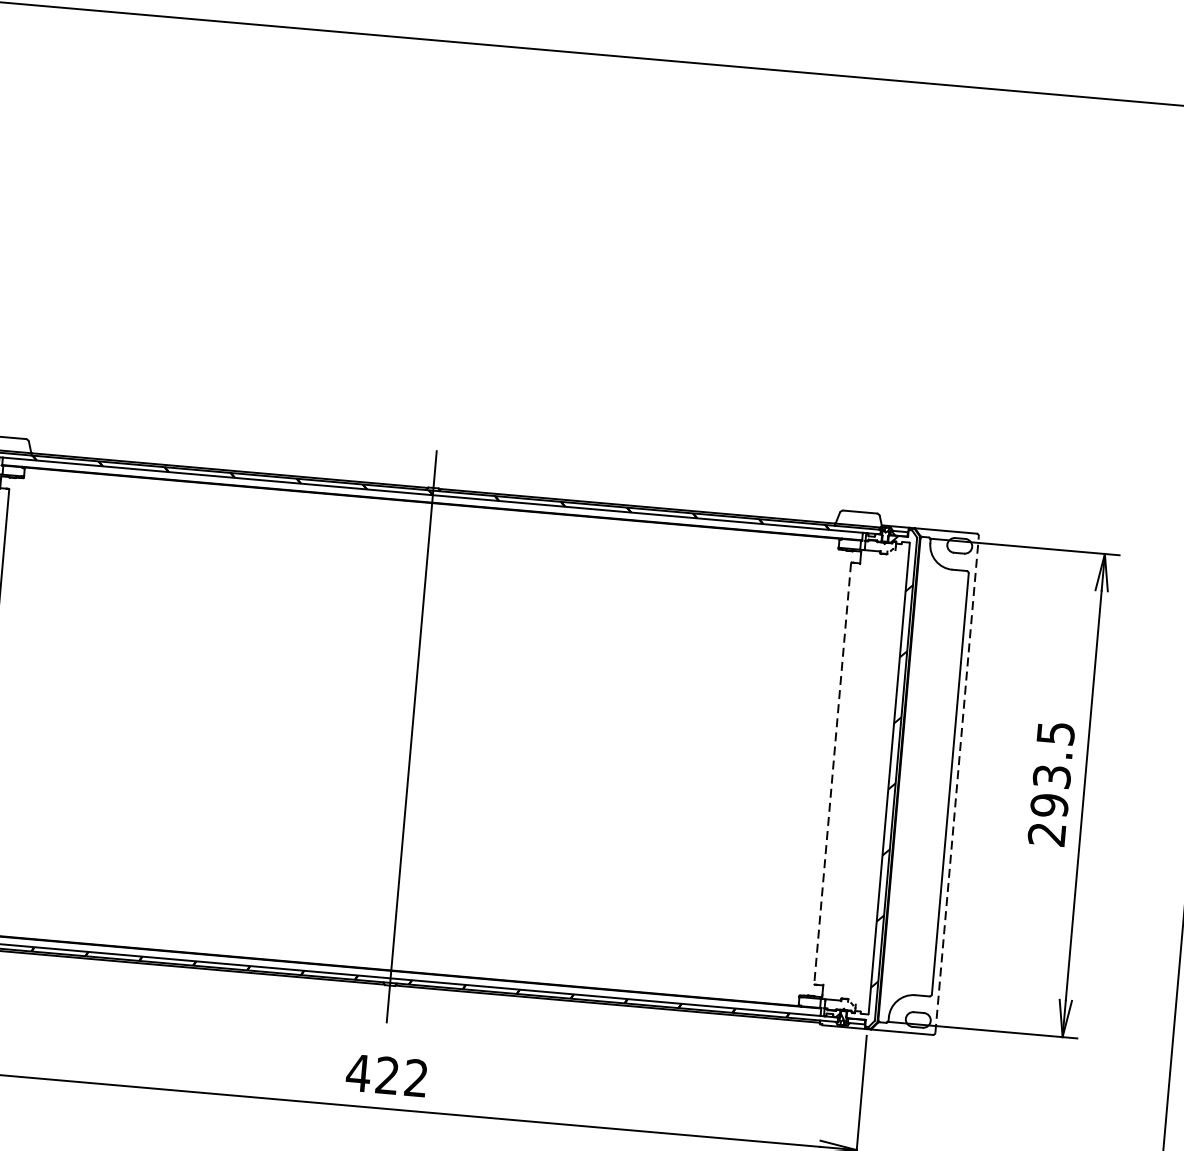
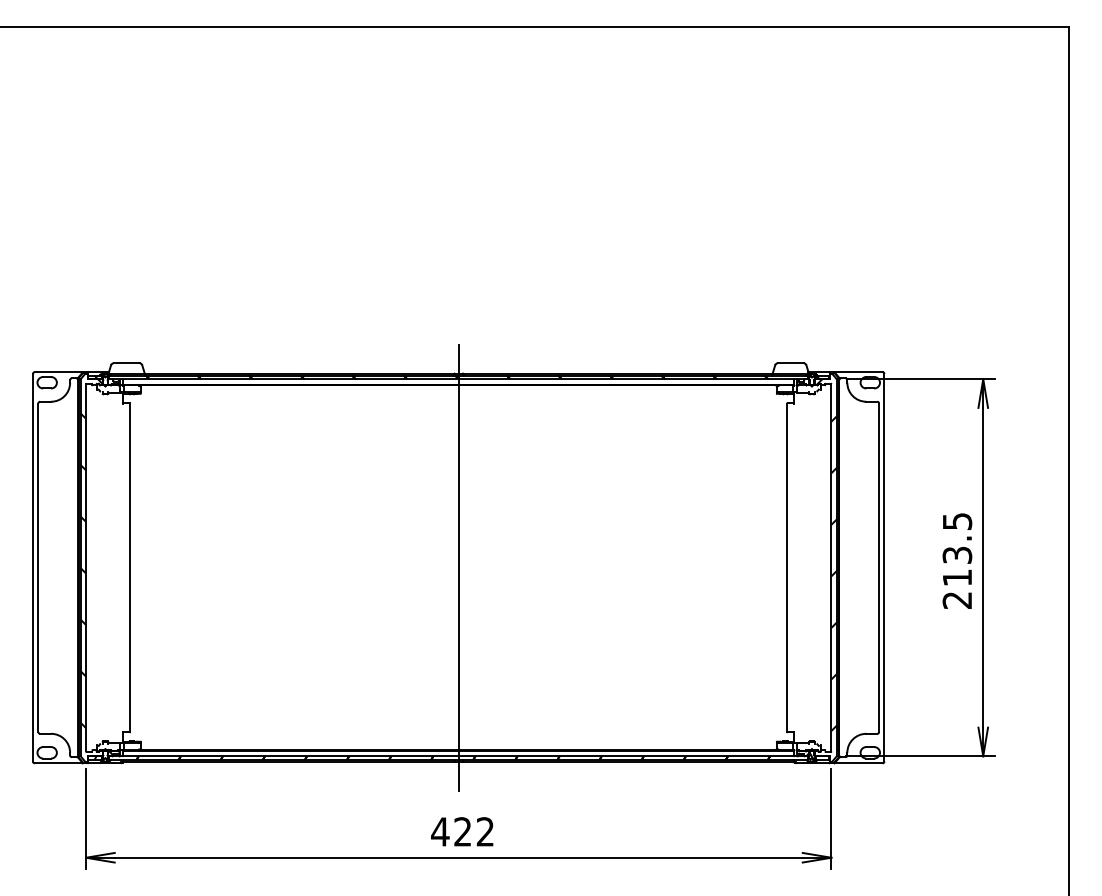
line: (832, 774) -> (787, 568), dashed -> solid
line: (957, 784) -> (884, 567), dashed -> solid
text: (1049, 805) -> (957, 577), 293.5 -> 213.5

